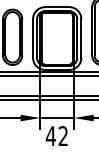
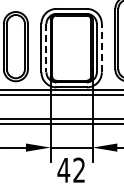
line: (37, 38) -> (46, 48), solid -> dashed
line: (81, 38) -> (101, 47), solid -> dashed

